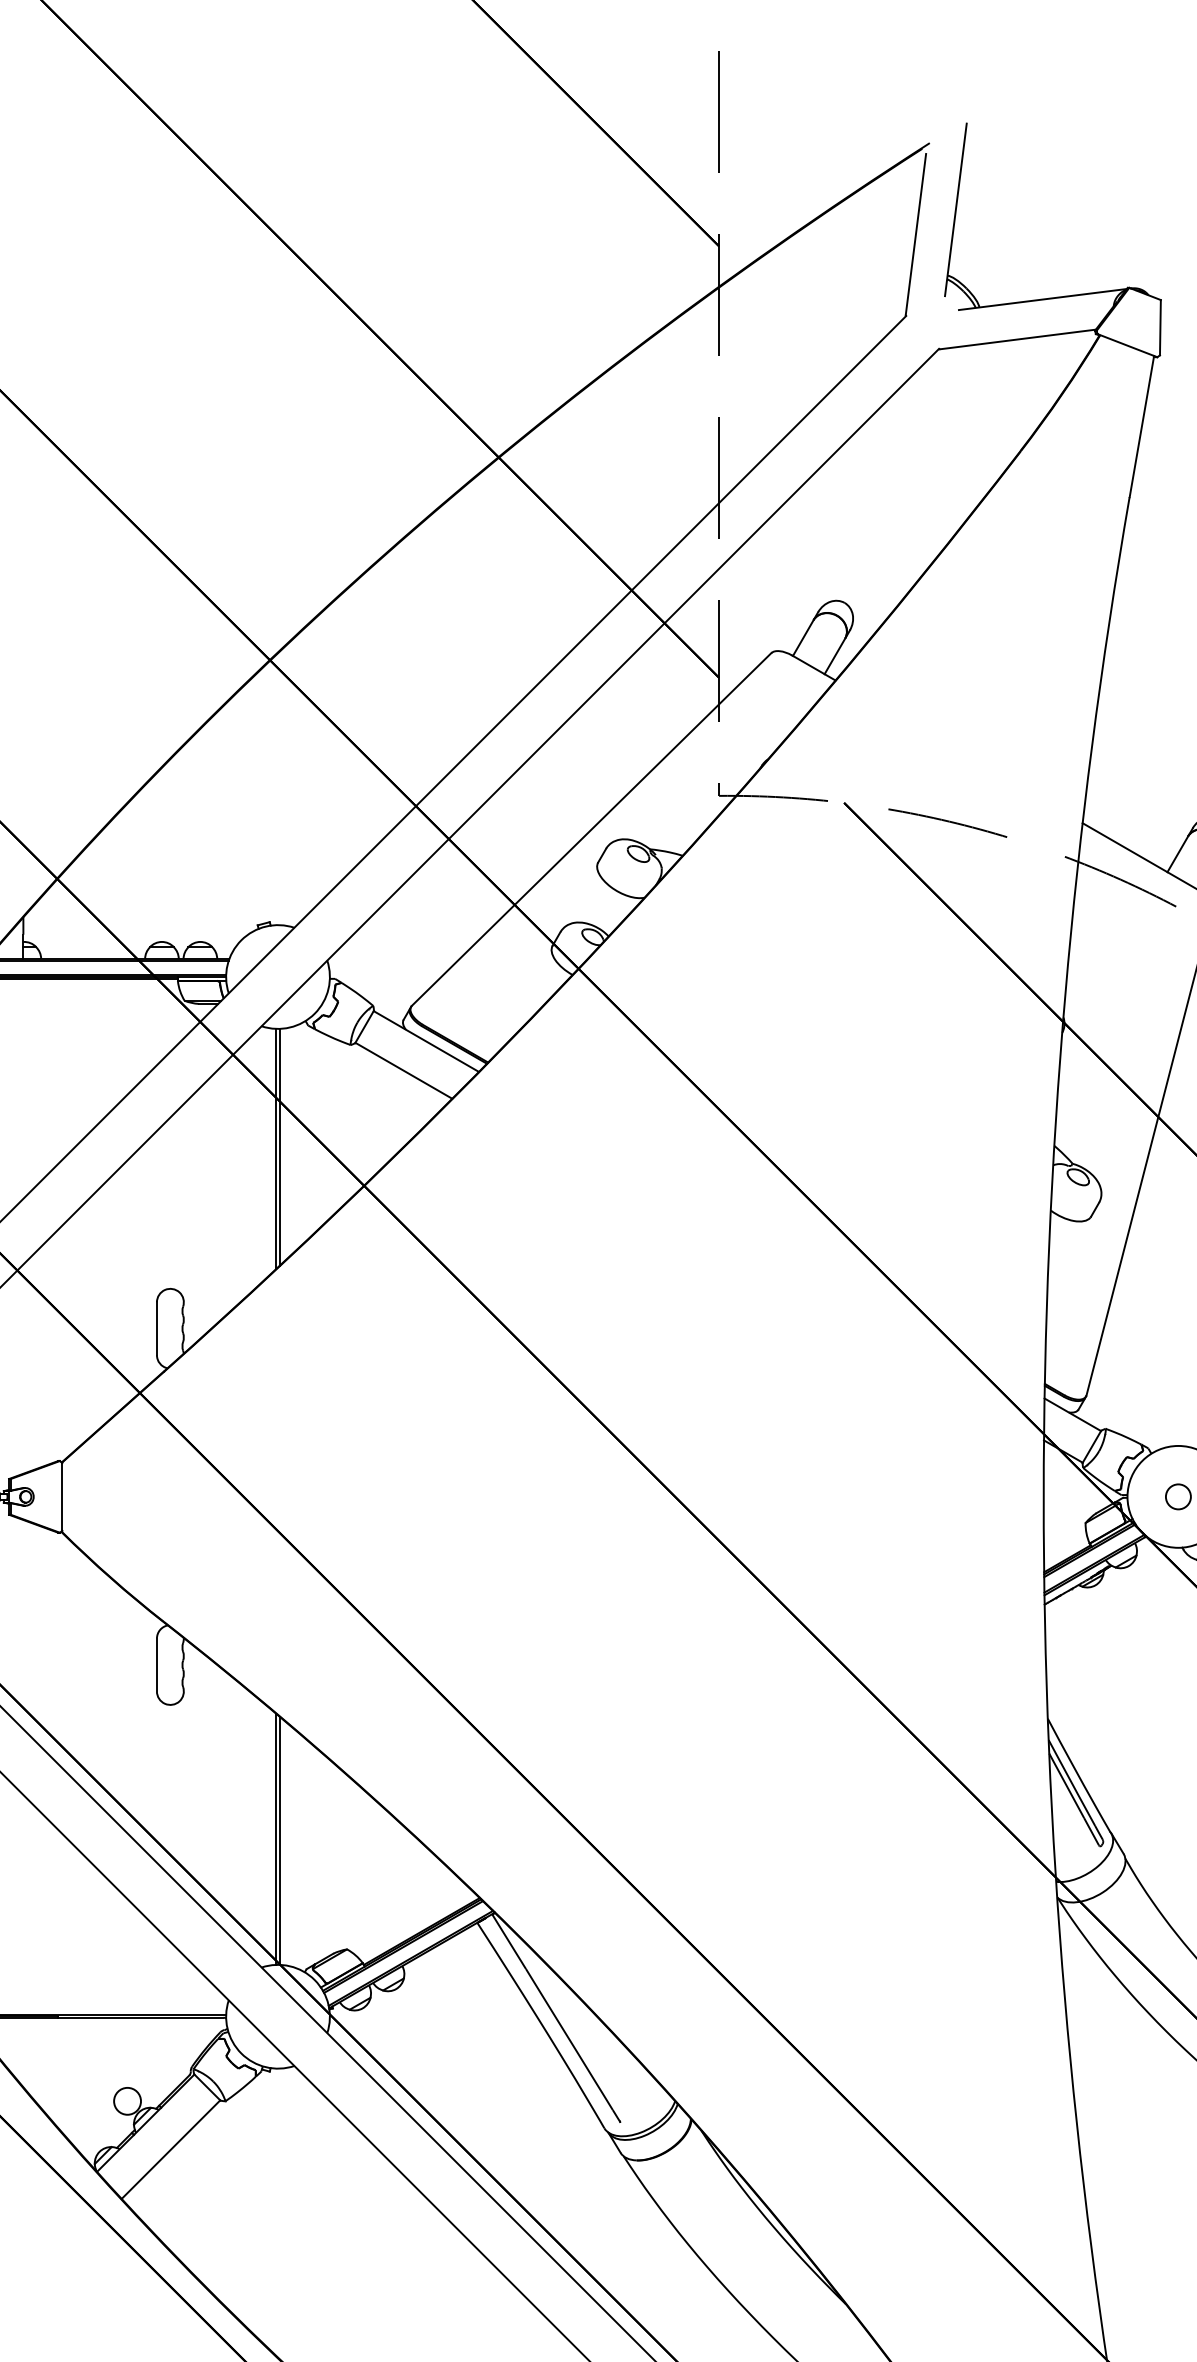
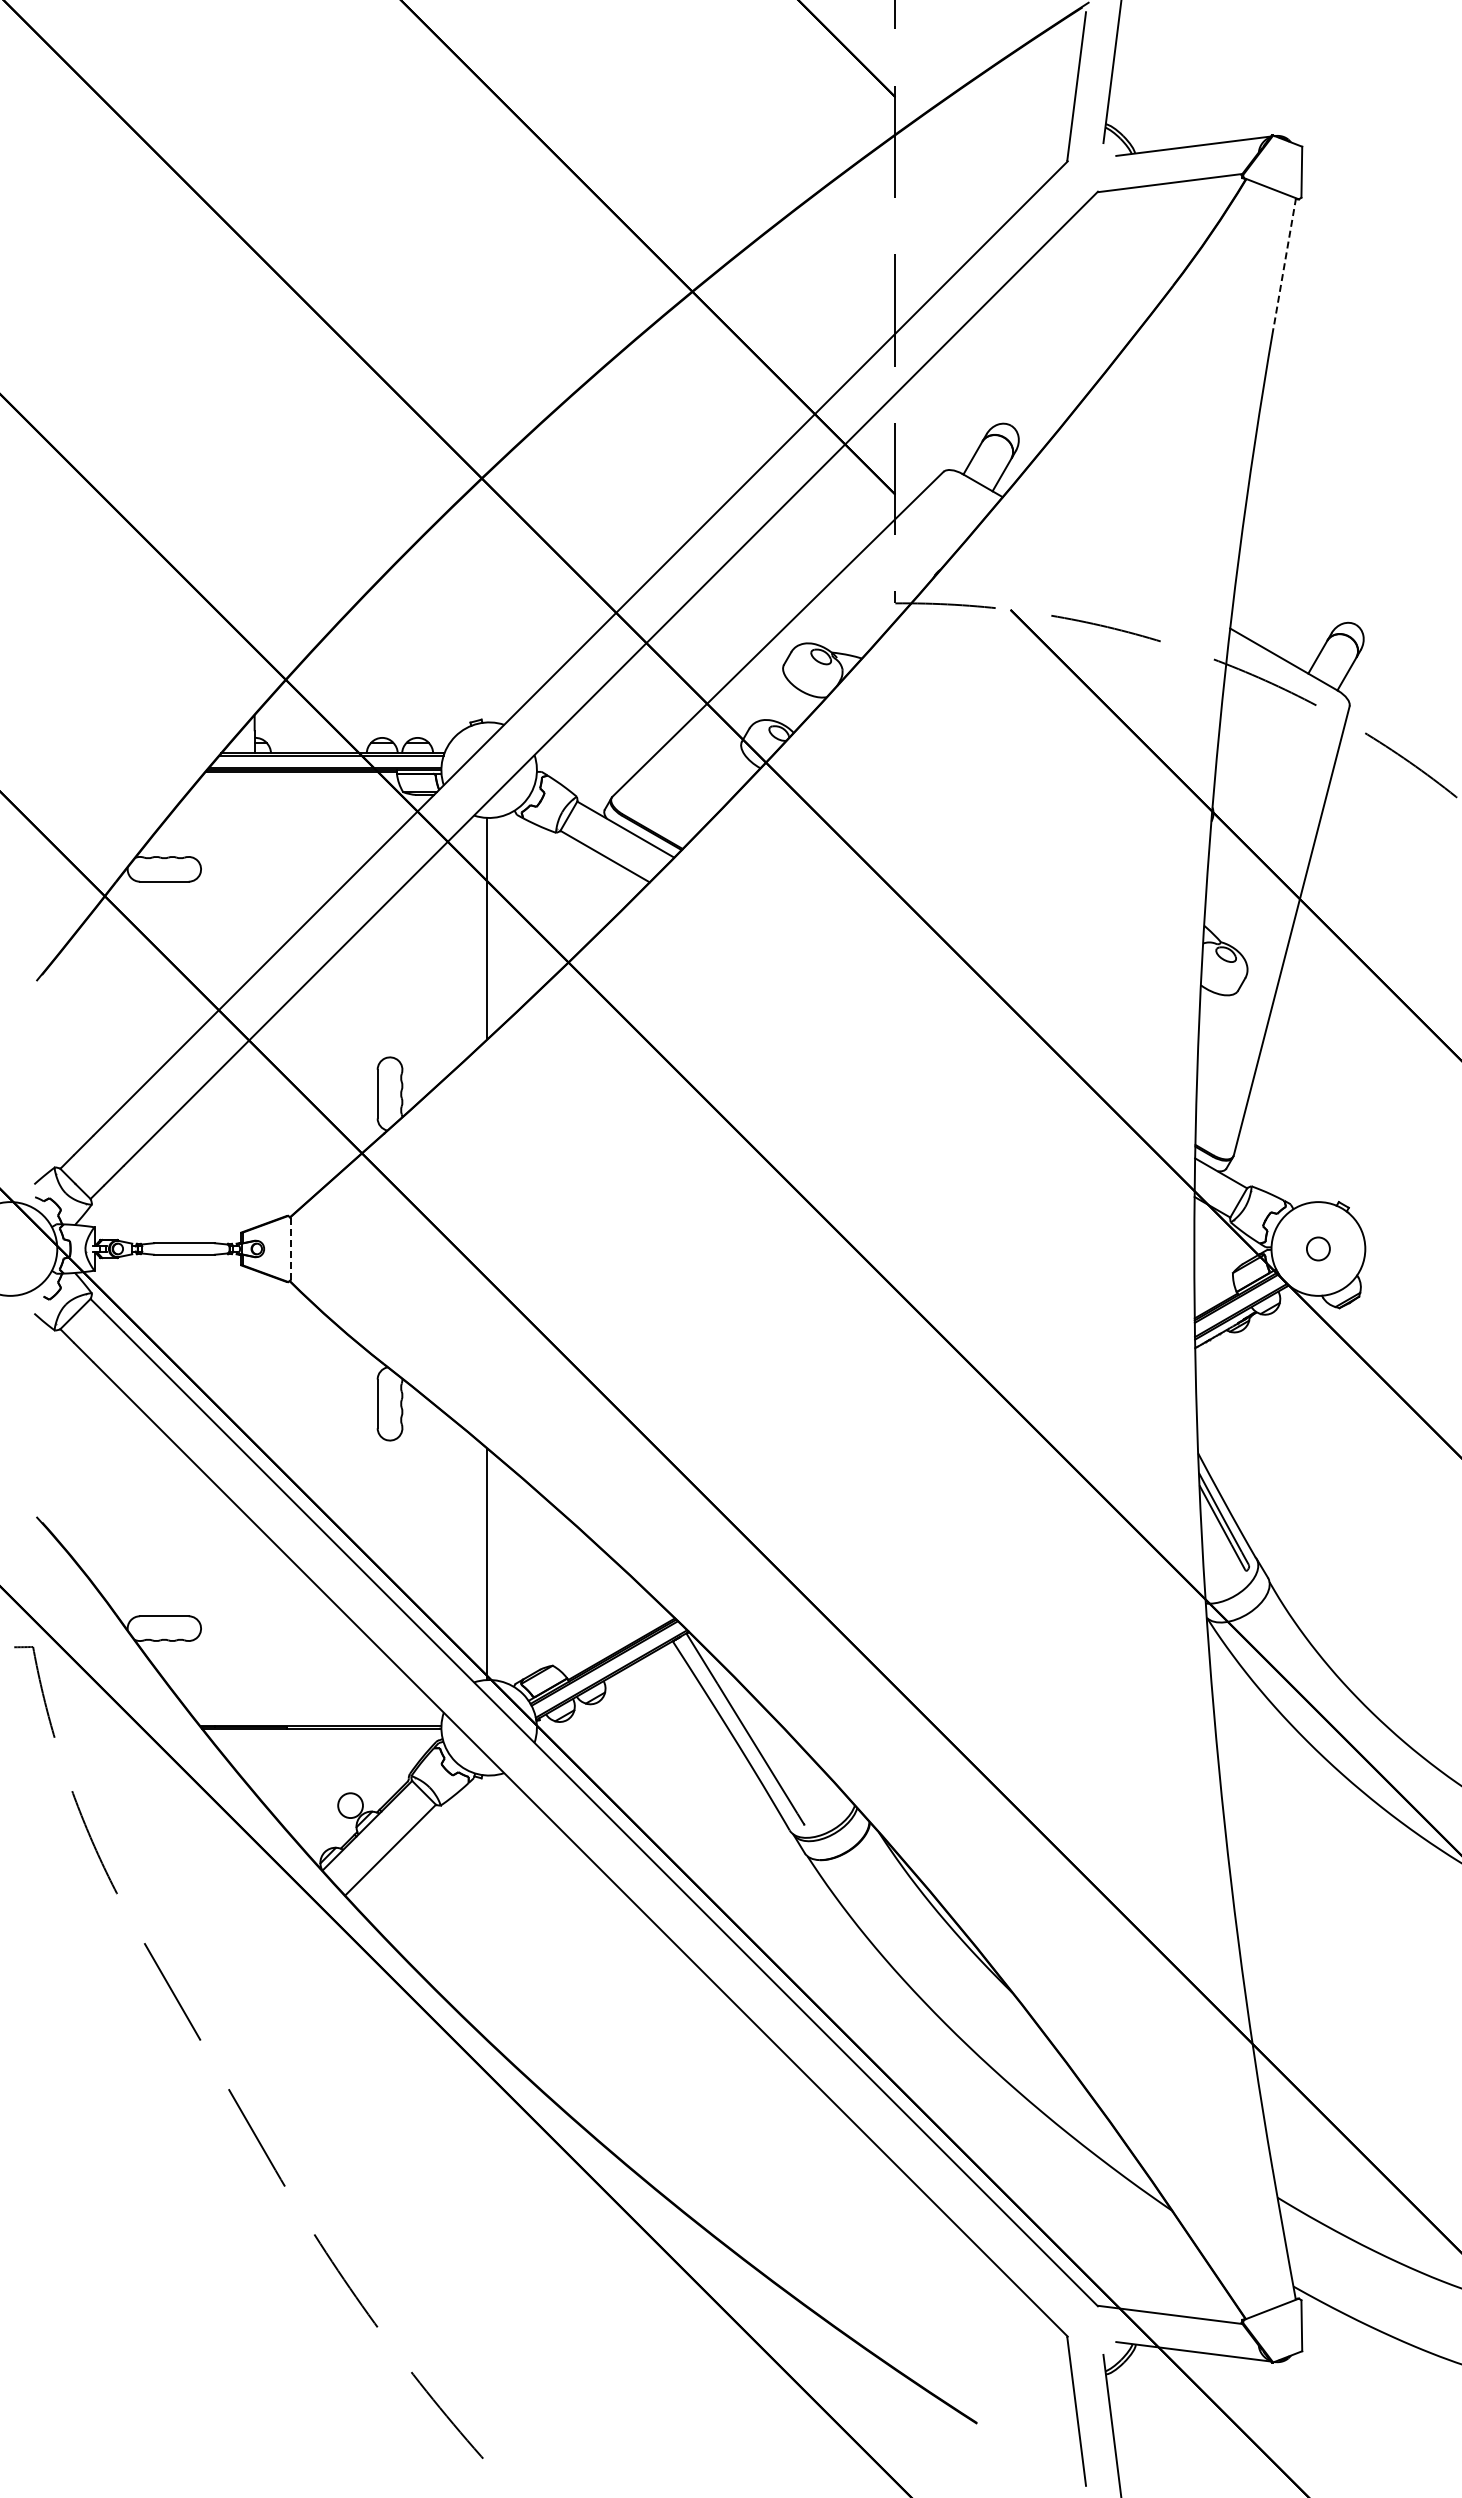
line: (1141, 426) -> (1284, 263), solid -> dashed
line: (279, 1146) -> (490, 926), removed
line: (62, 1496) -> (290, 1248), solid -> dashed
line: (279, 1840) -> (490, 1565), removed

